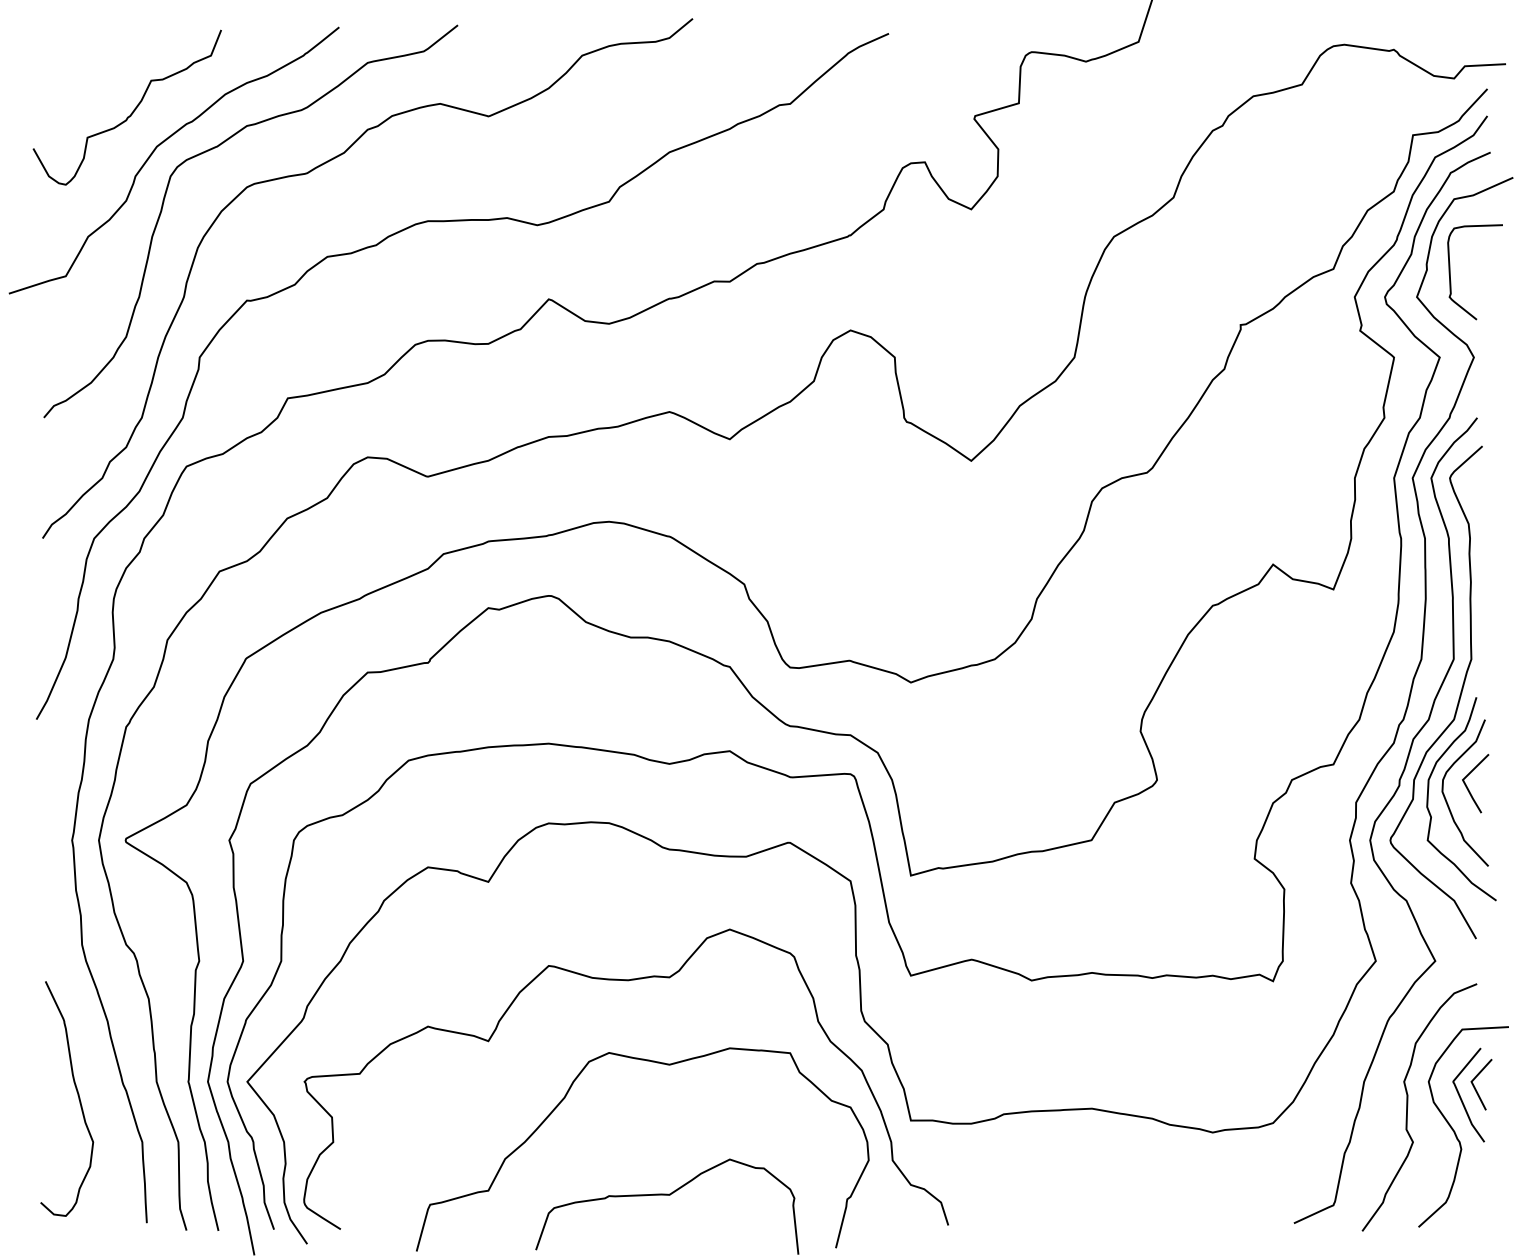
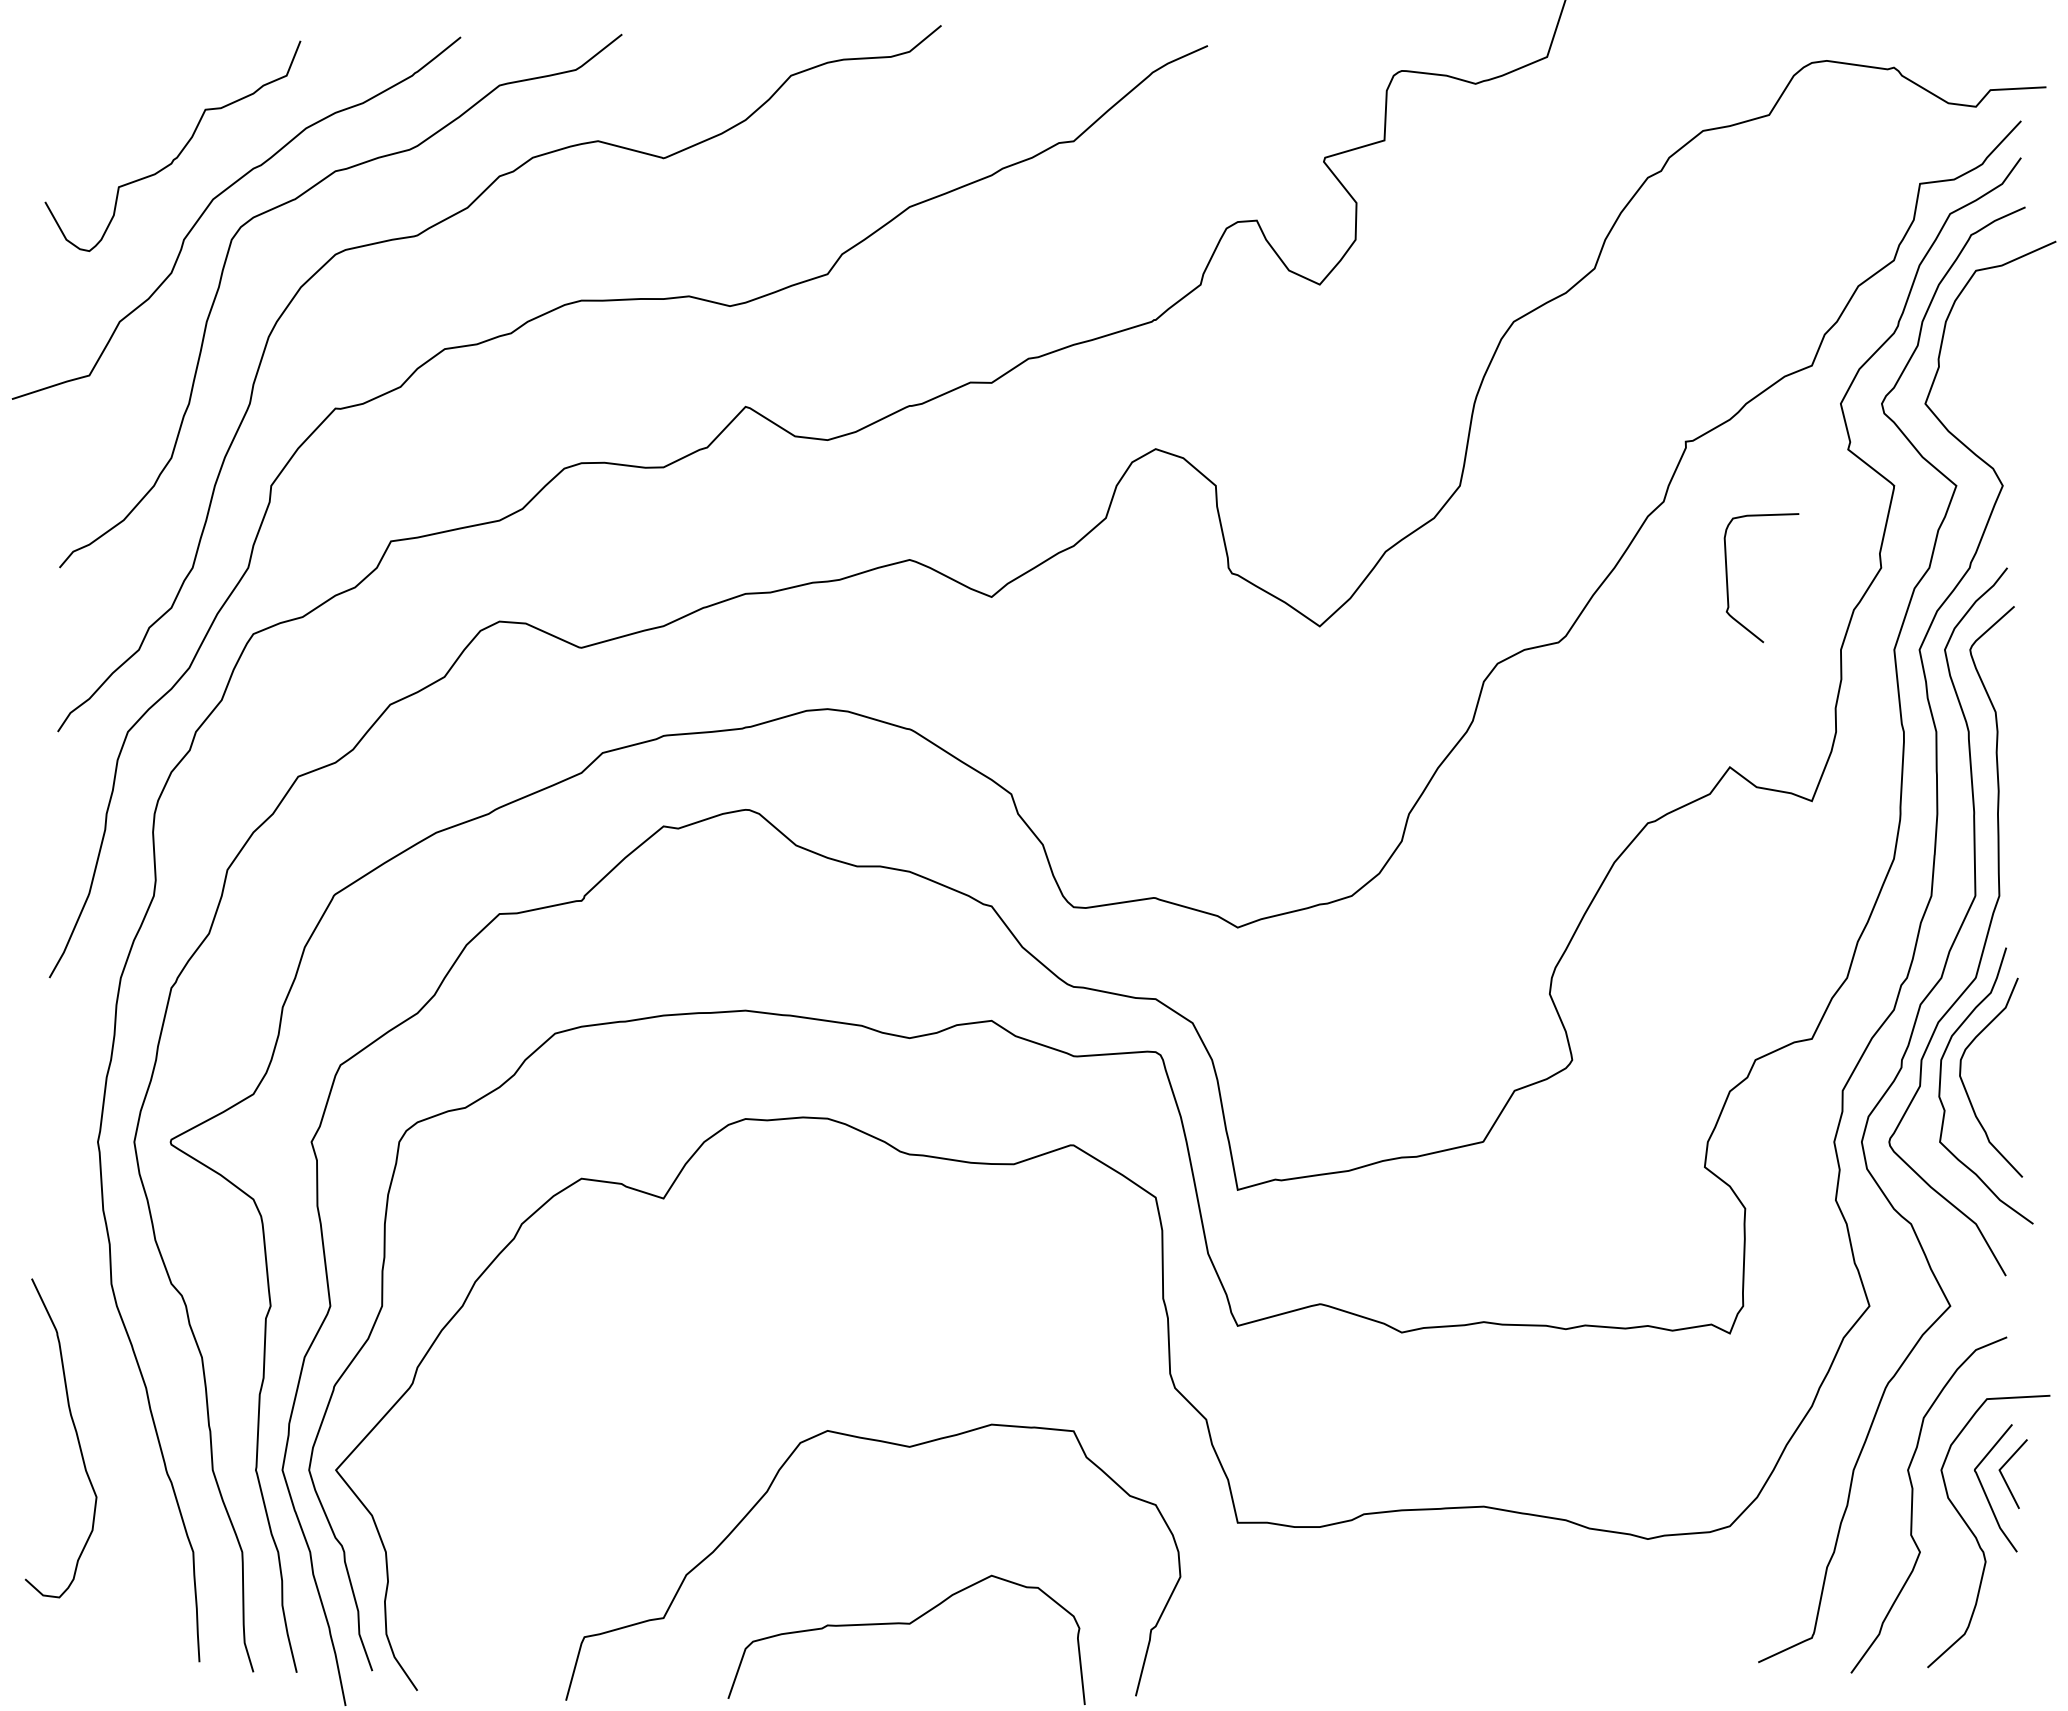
curve: (1450, 277) -> (1728, 584), moved
line: (1467, 787) -> (1994, 1070), removed
curve: (628, 981) -> (853, 1333), removed
curve: (77, 1095) -> (75, 1433), moved

